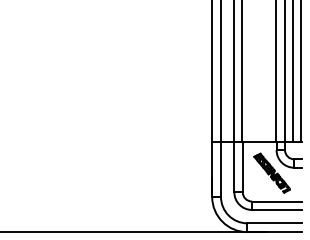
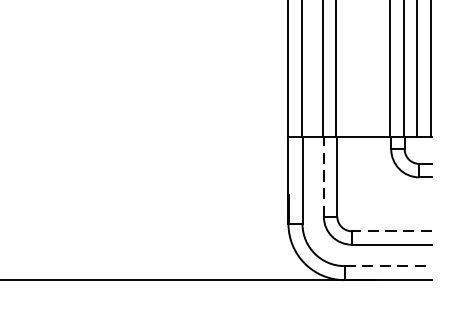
line: (234, 167) -> (324, 176), solid -> dashed
part: (271, 172) -> (383, 184), removed
line: (276, 201) -> (391, 231), solid -> dashed
line: (275, 223) -> (389, 266), solid -> dashed

